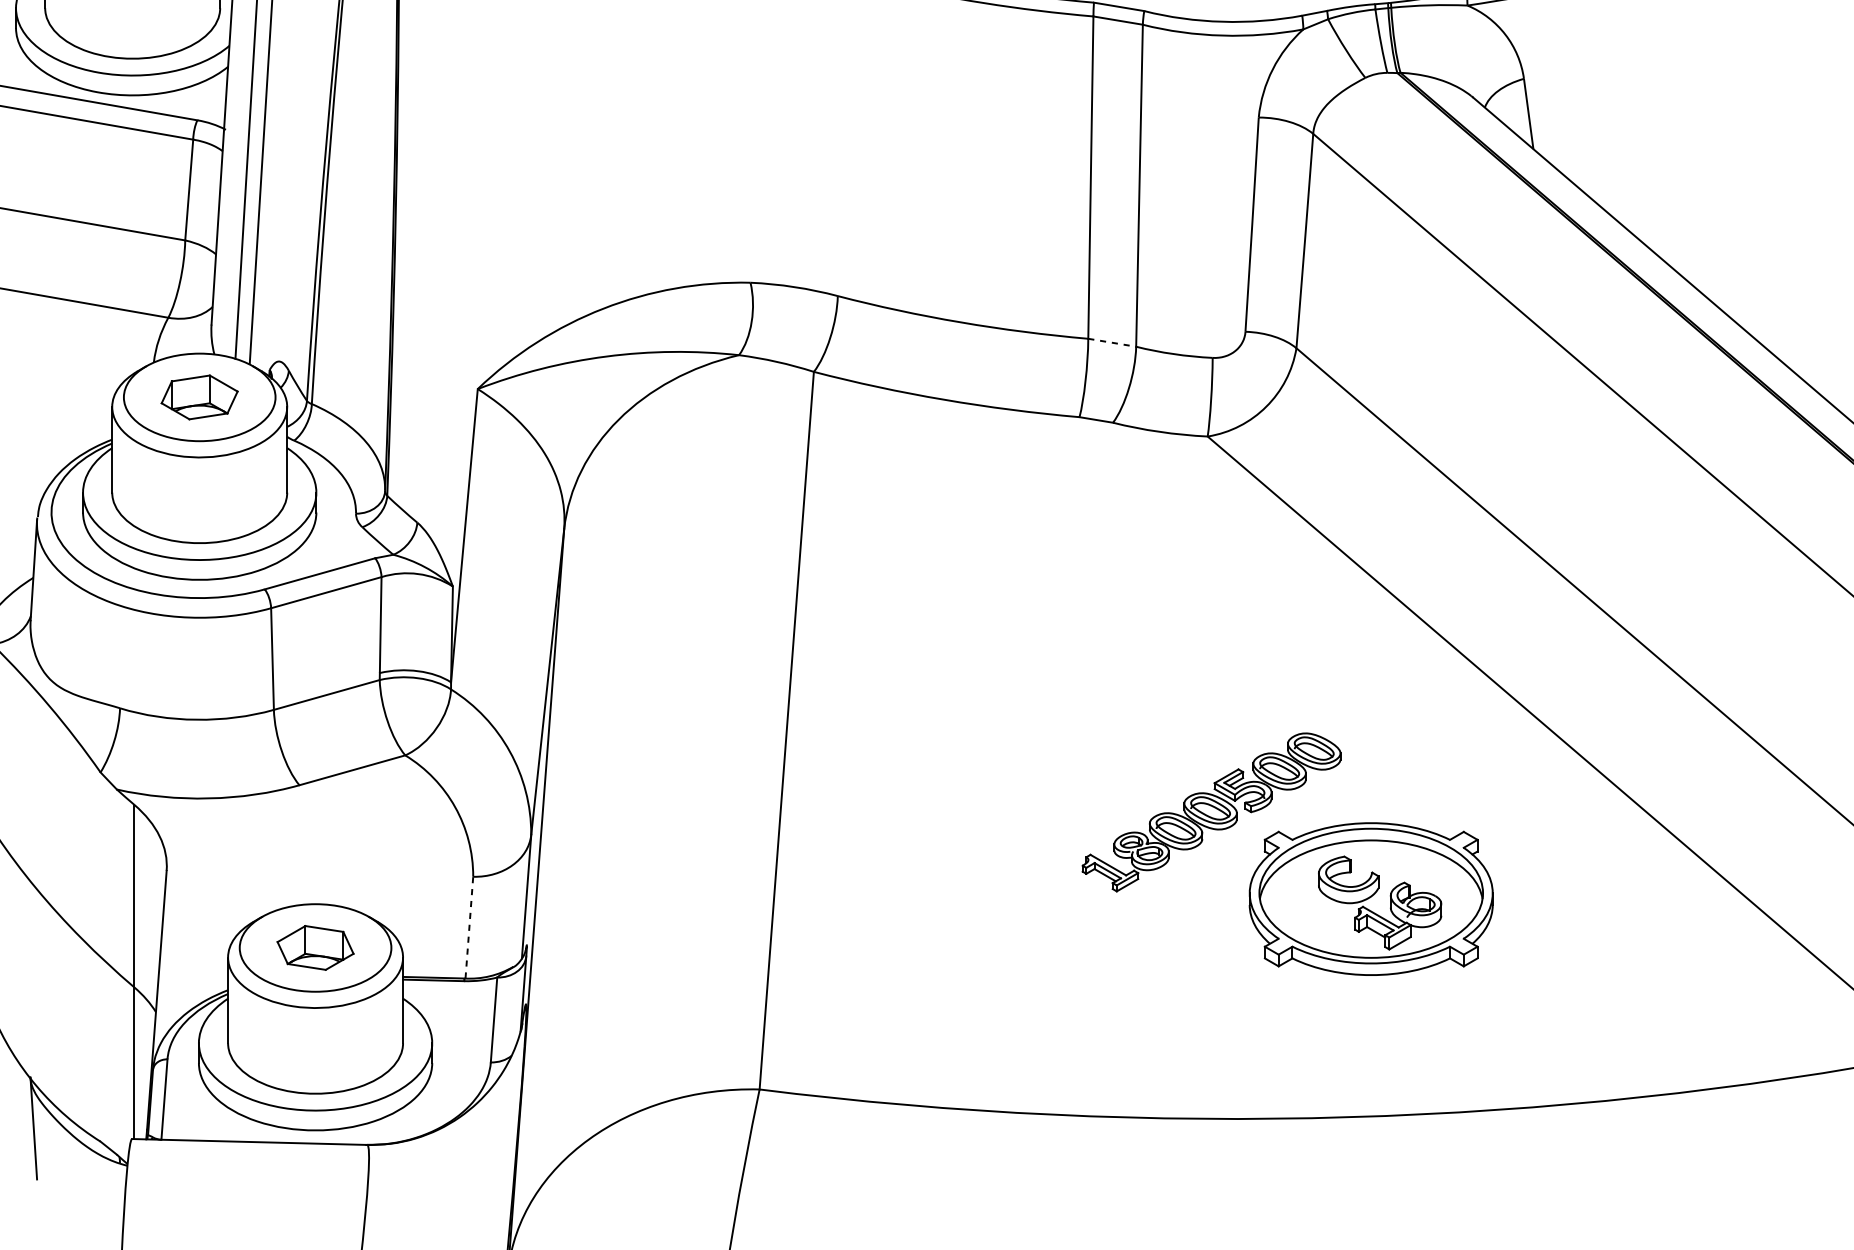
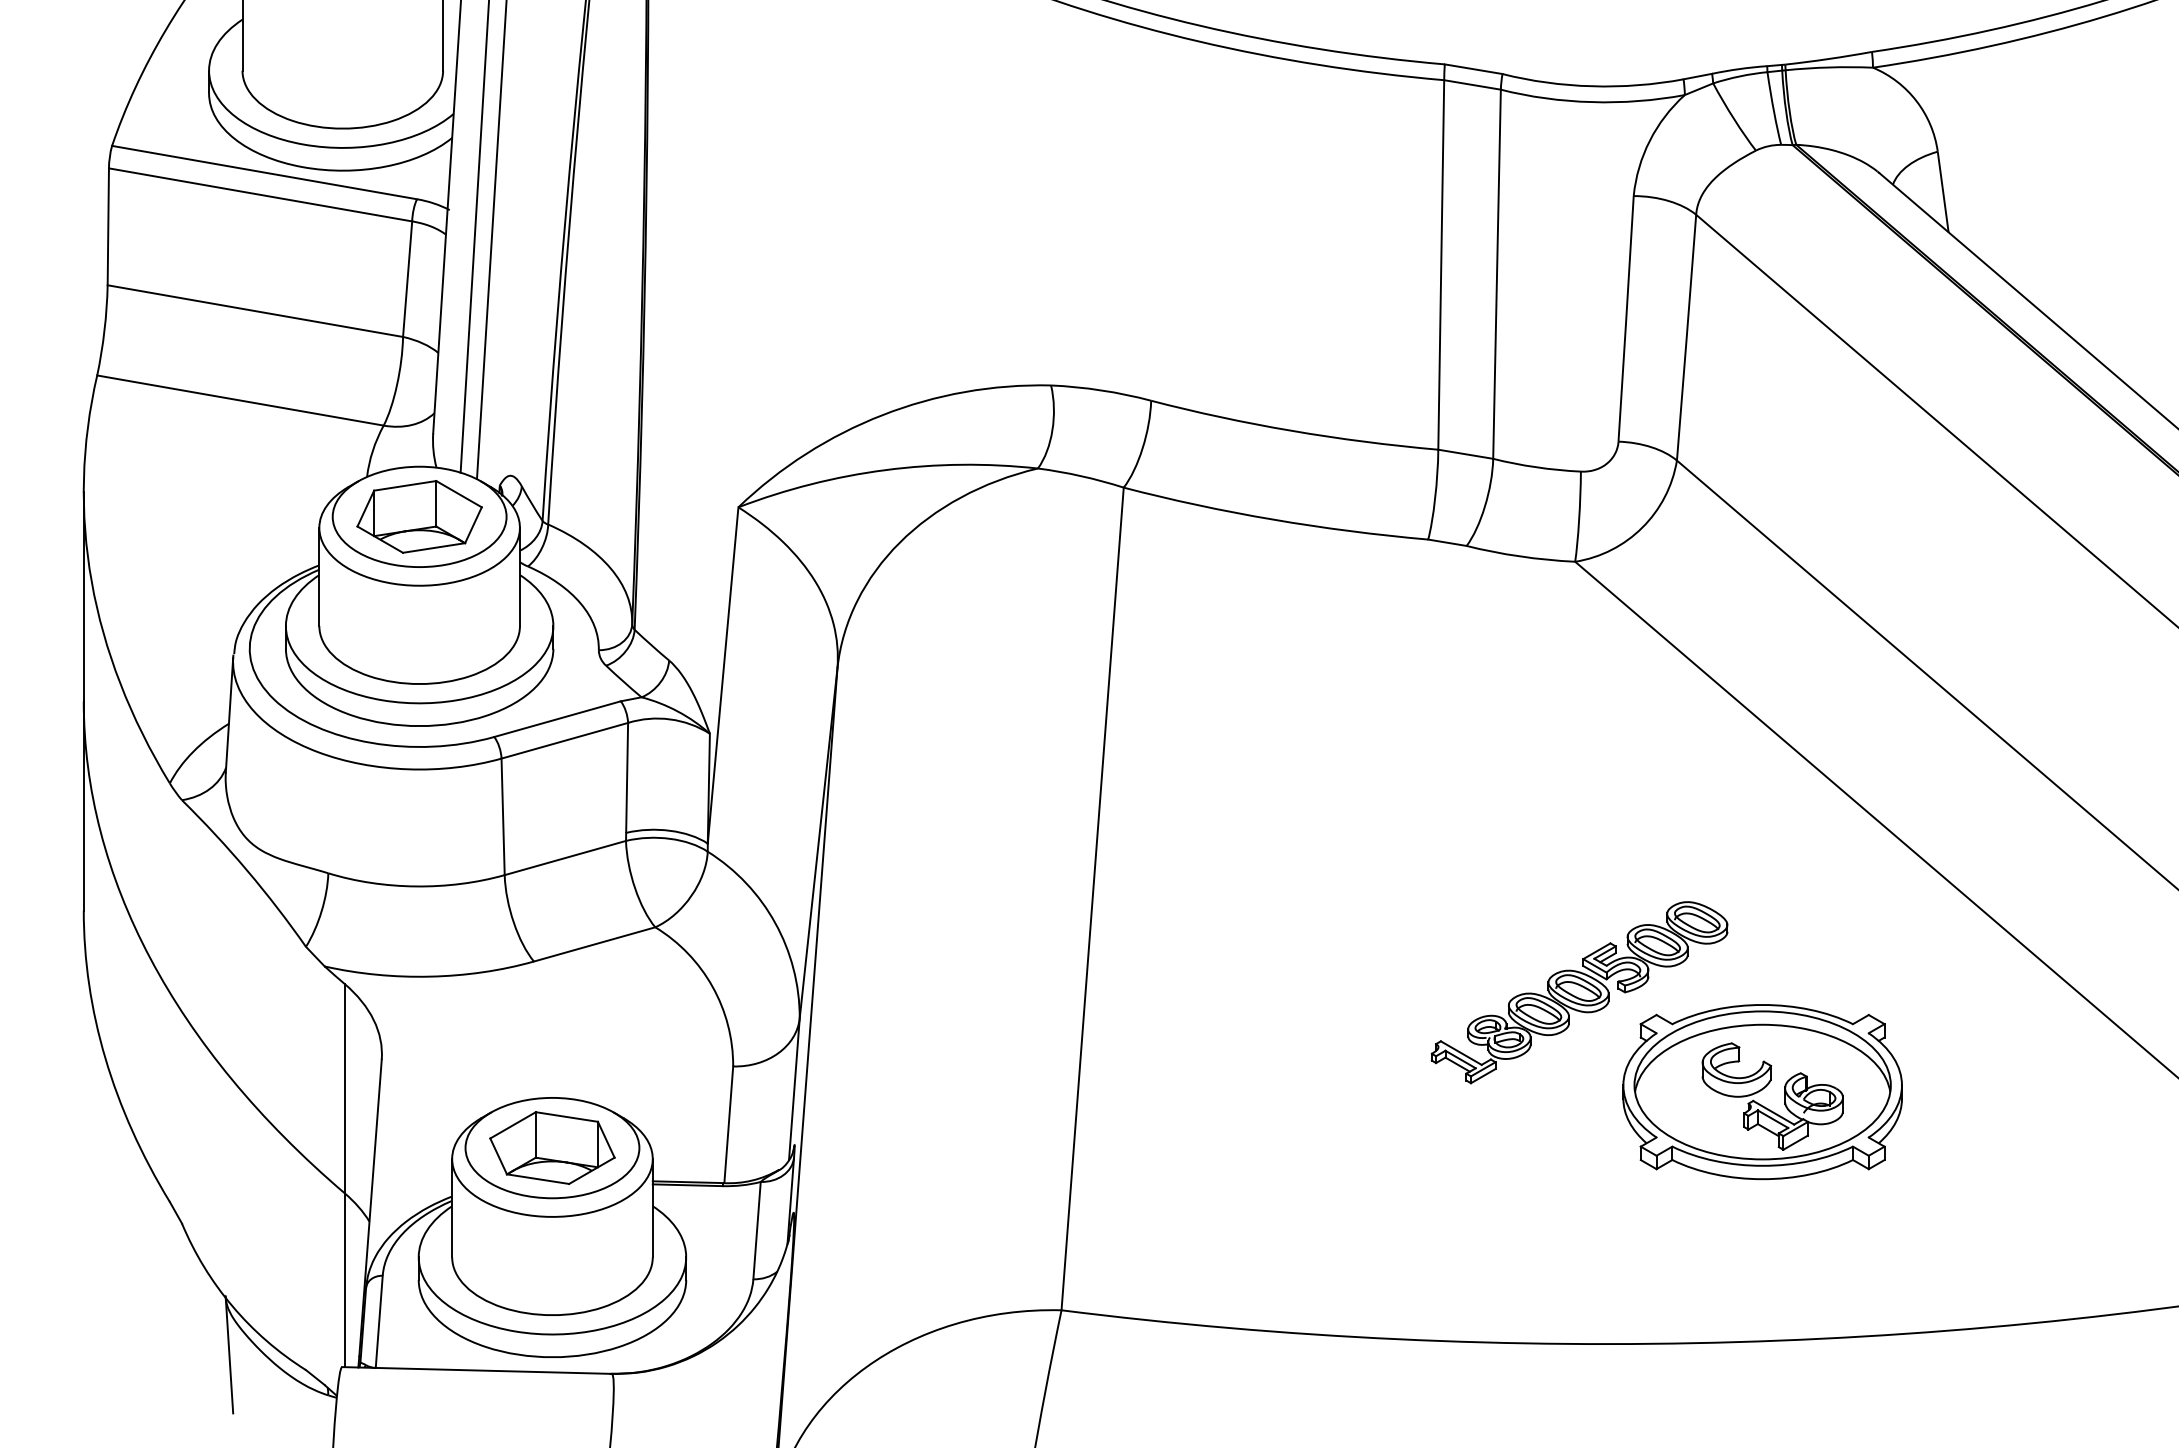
line: (1112, 342) -> (1465, 454), dashed -> solid
part: (199, 397) -> (419, 516), size x1.43
line: (469, 927) -> (728, 1124), dashed -> solid
part: (315, 947) -> (552, 1147), size x1.43

